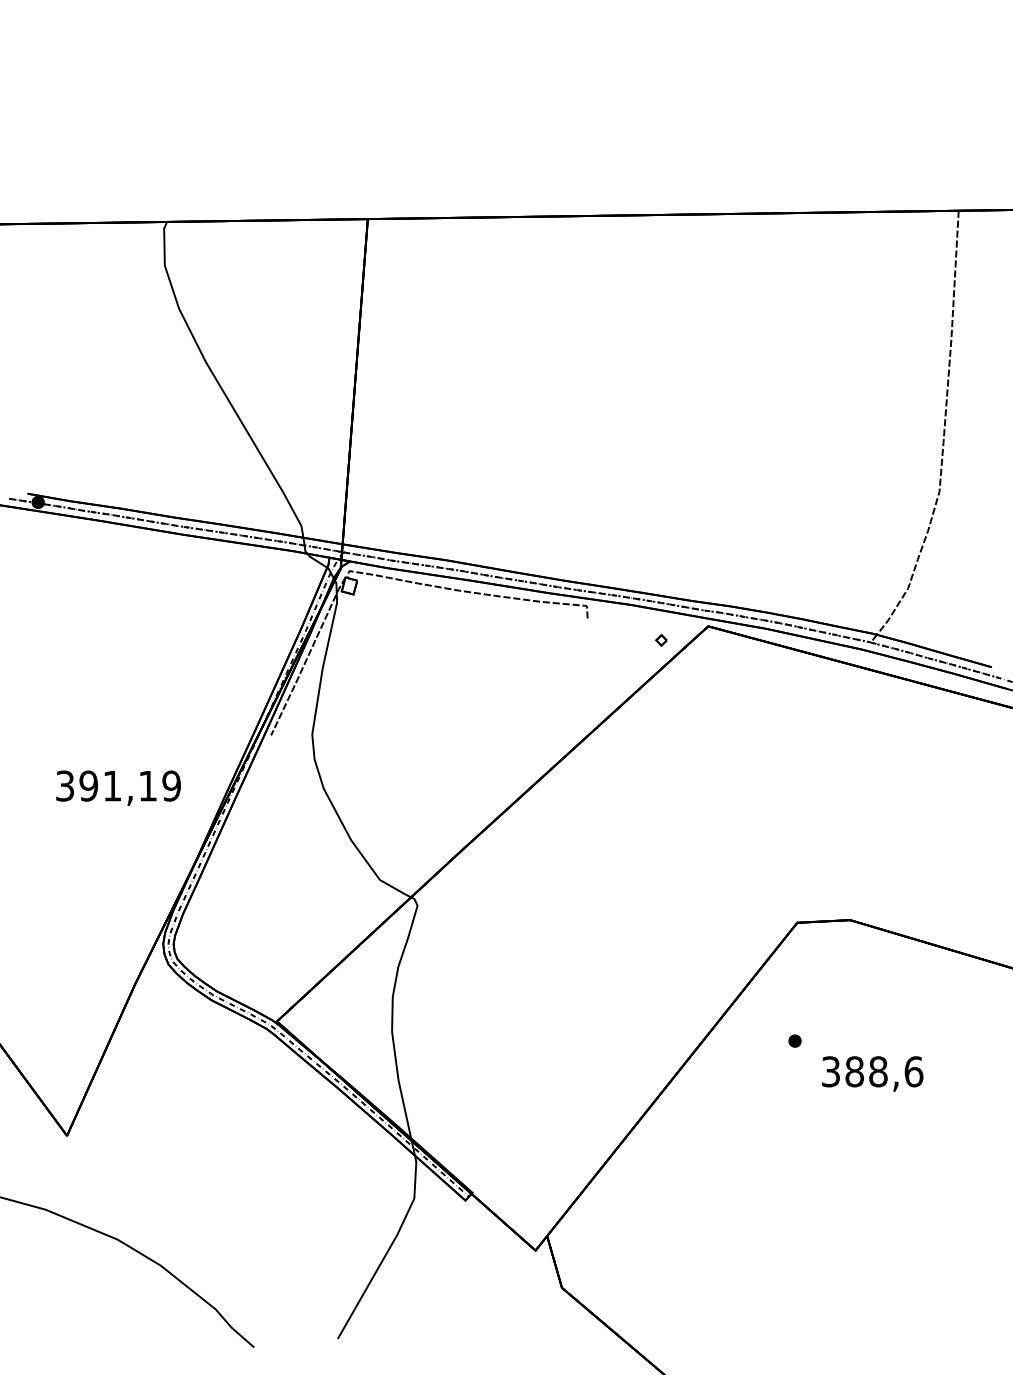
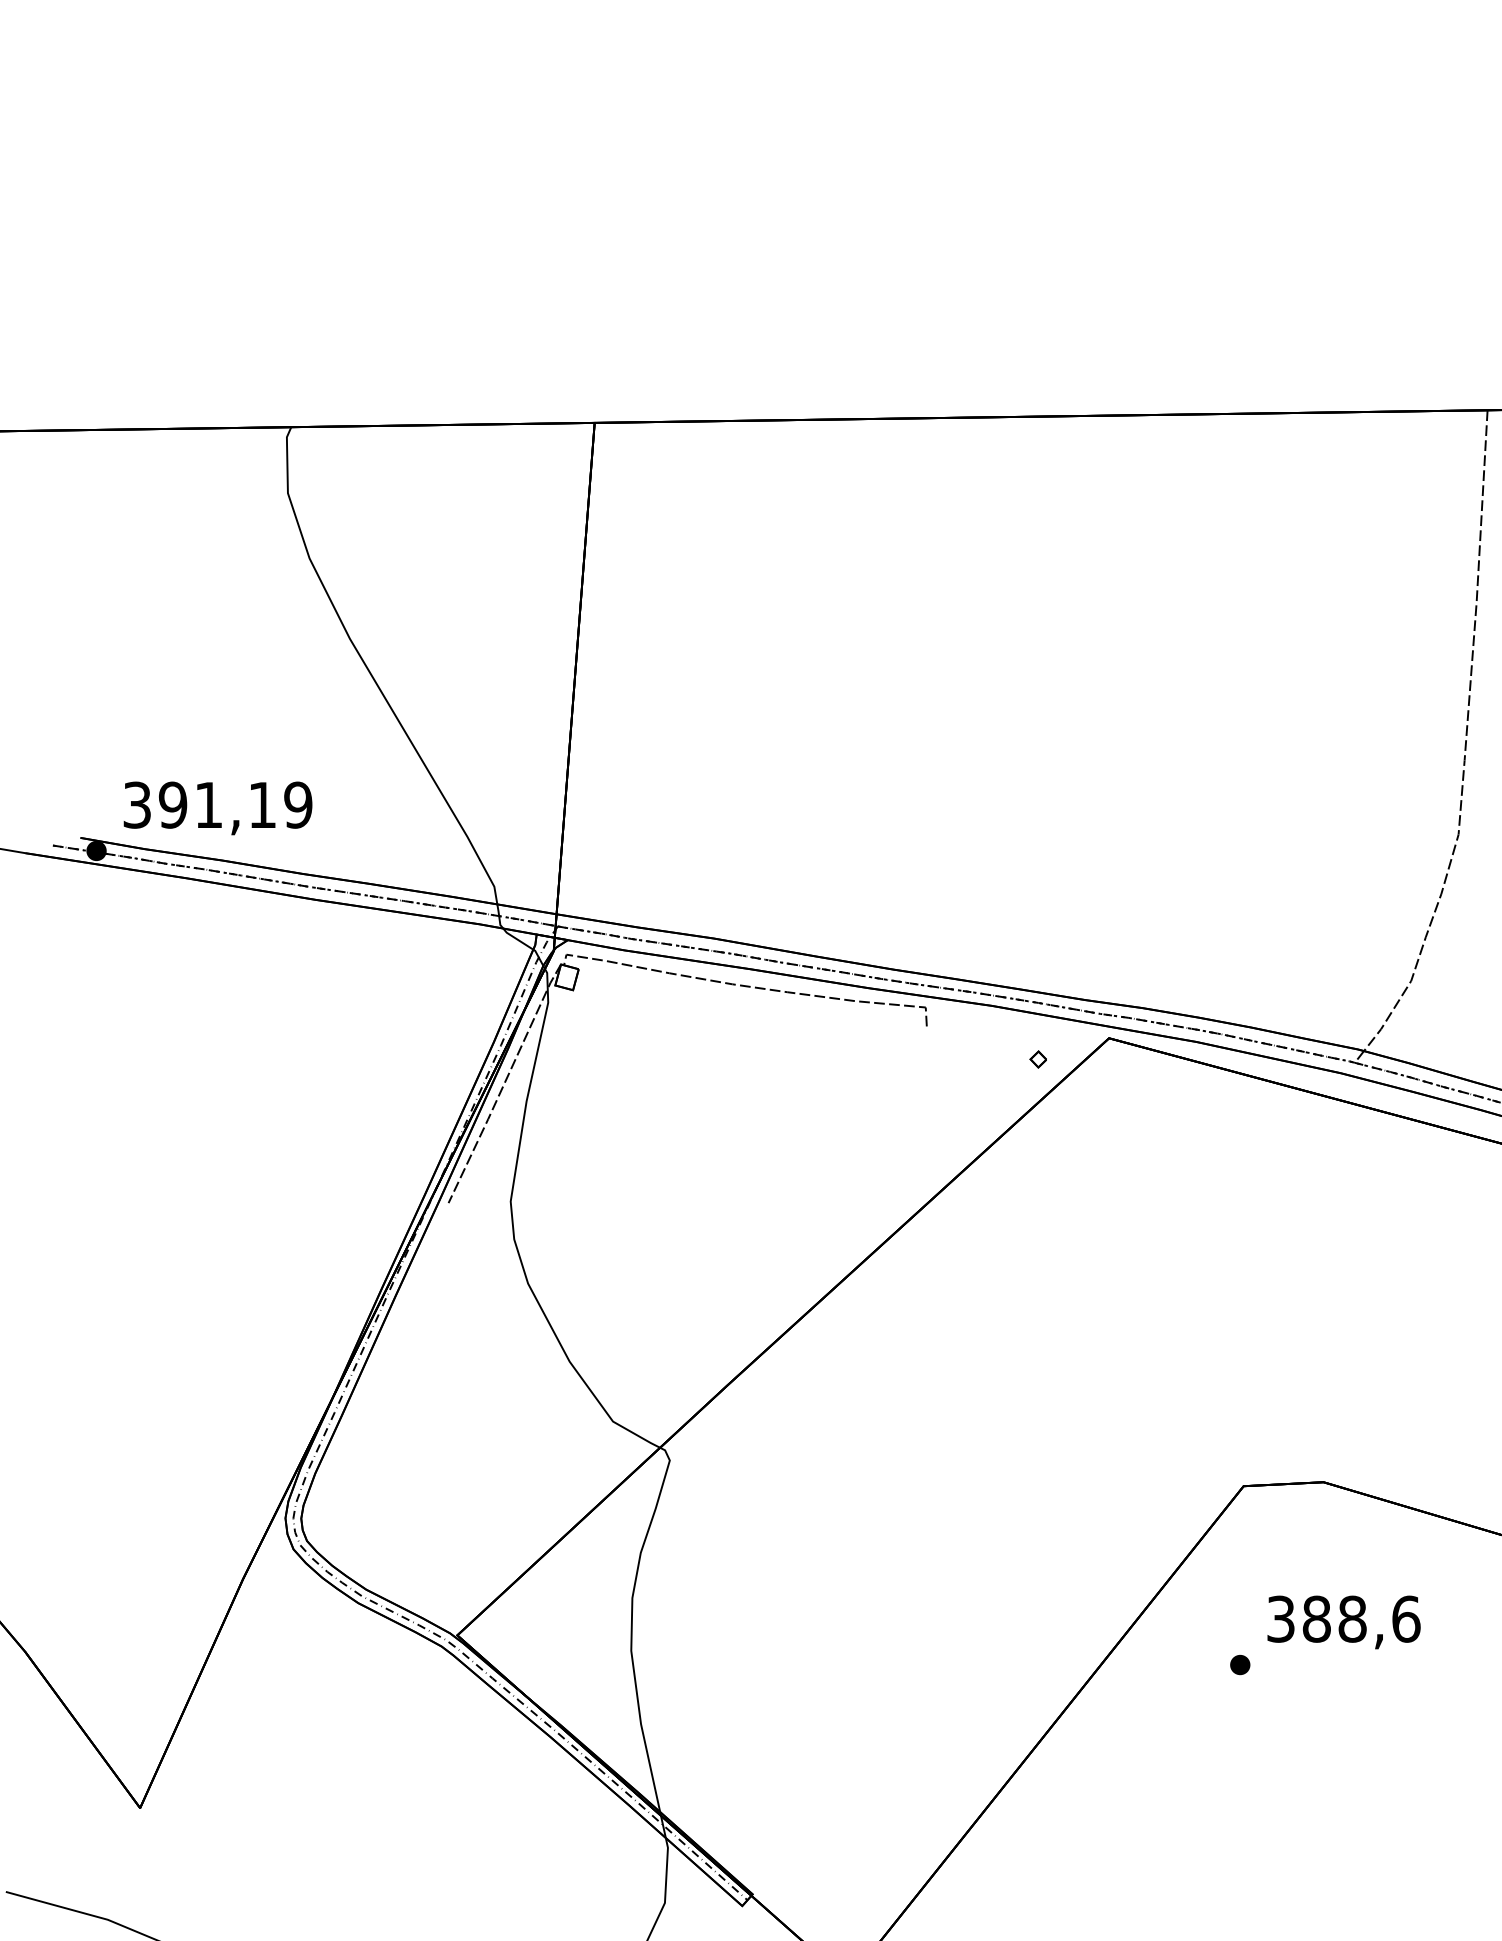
text: (118, 787) -> (217, 807), moved
text: (872, 1073) -> (1343, 1621), moved

